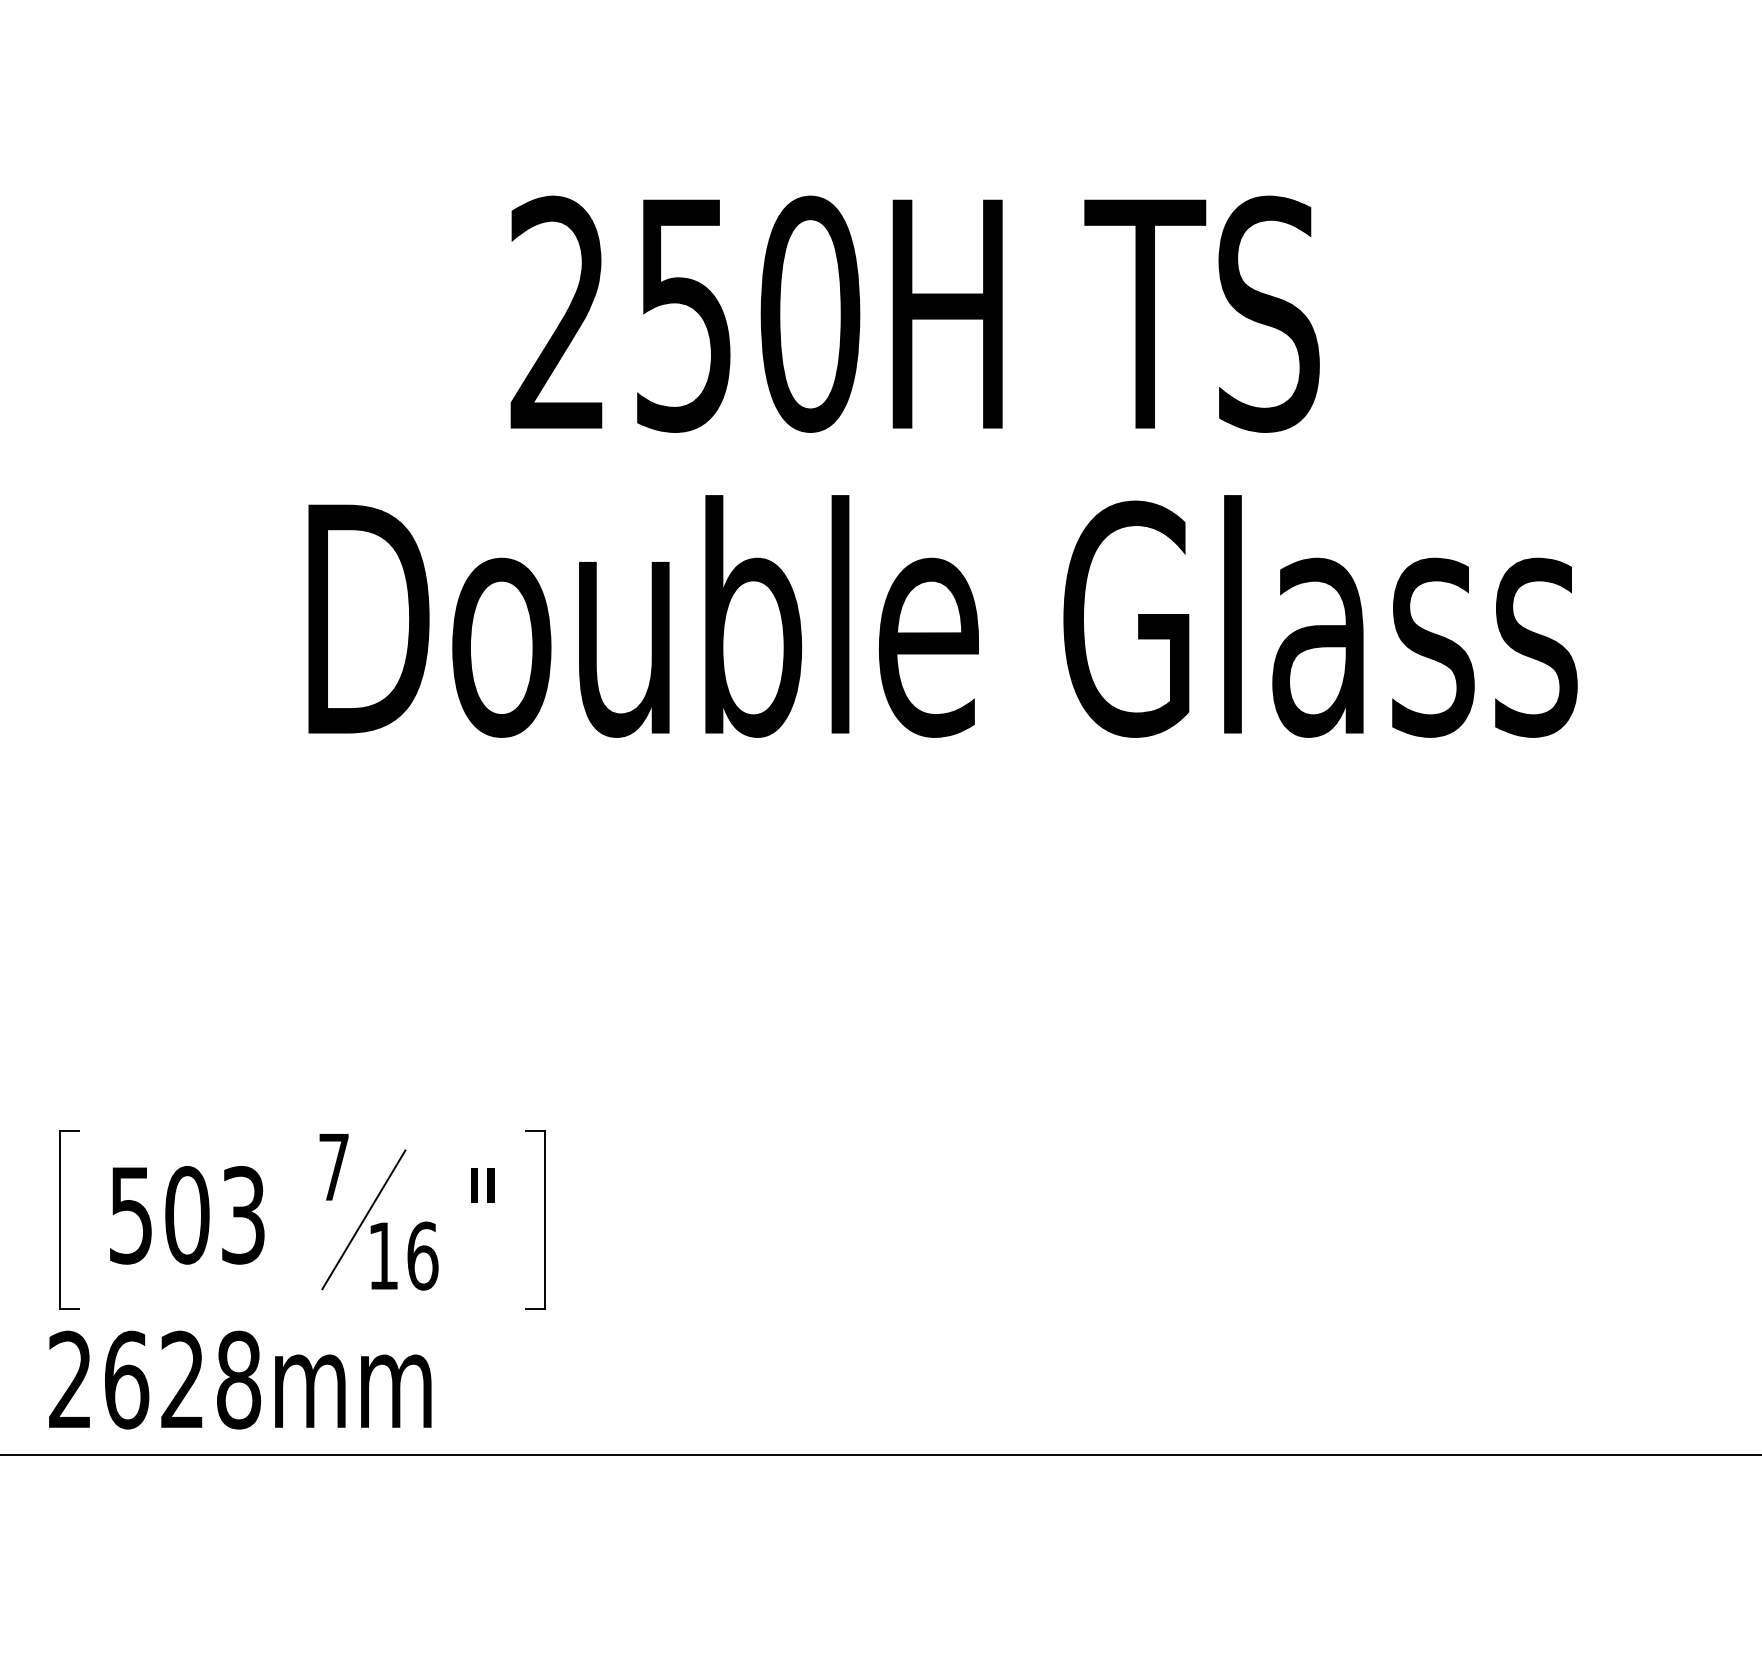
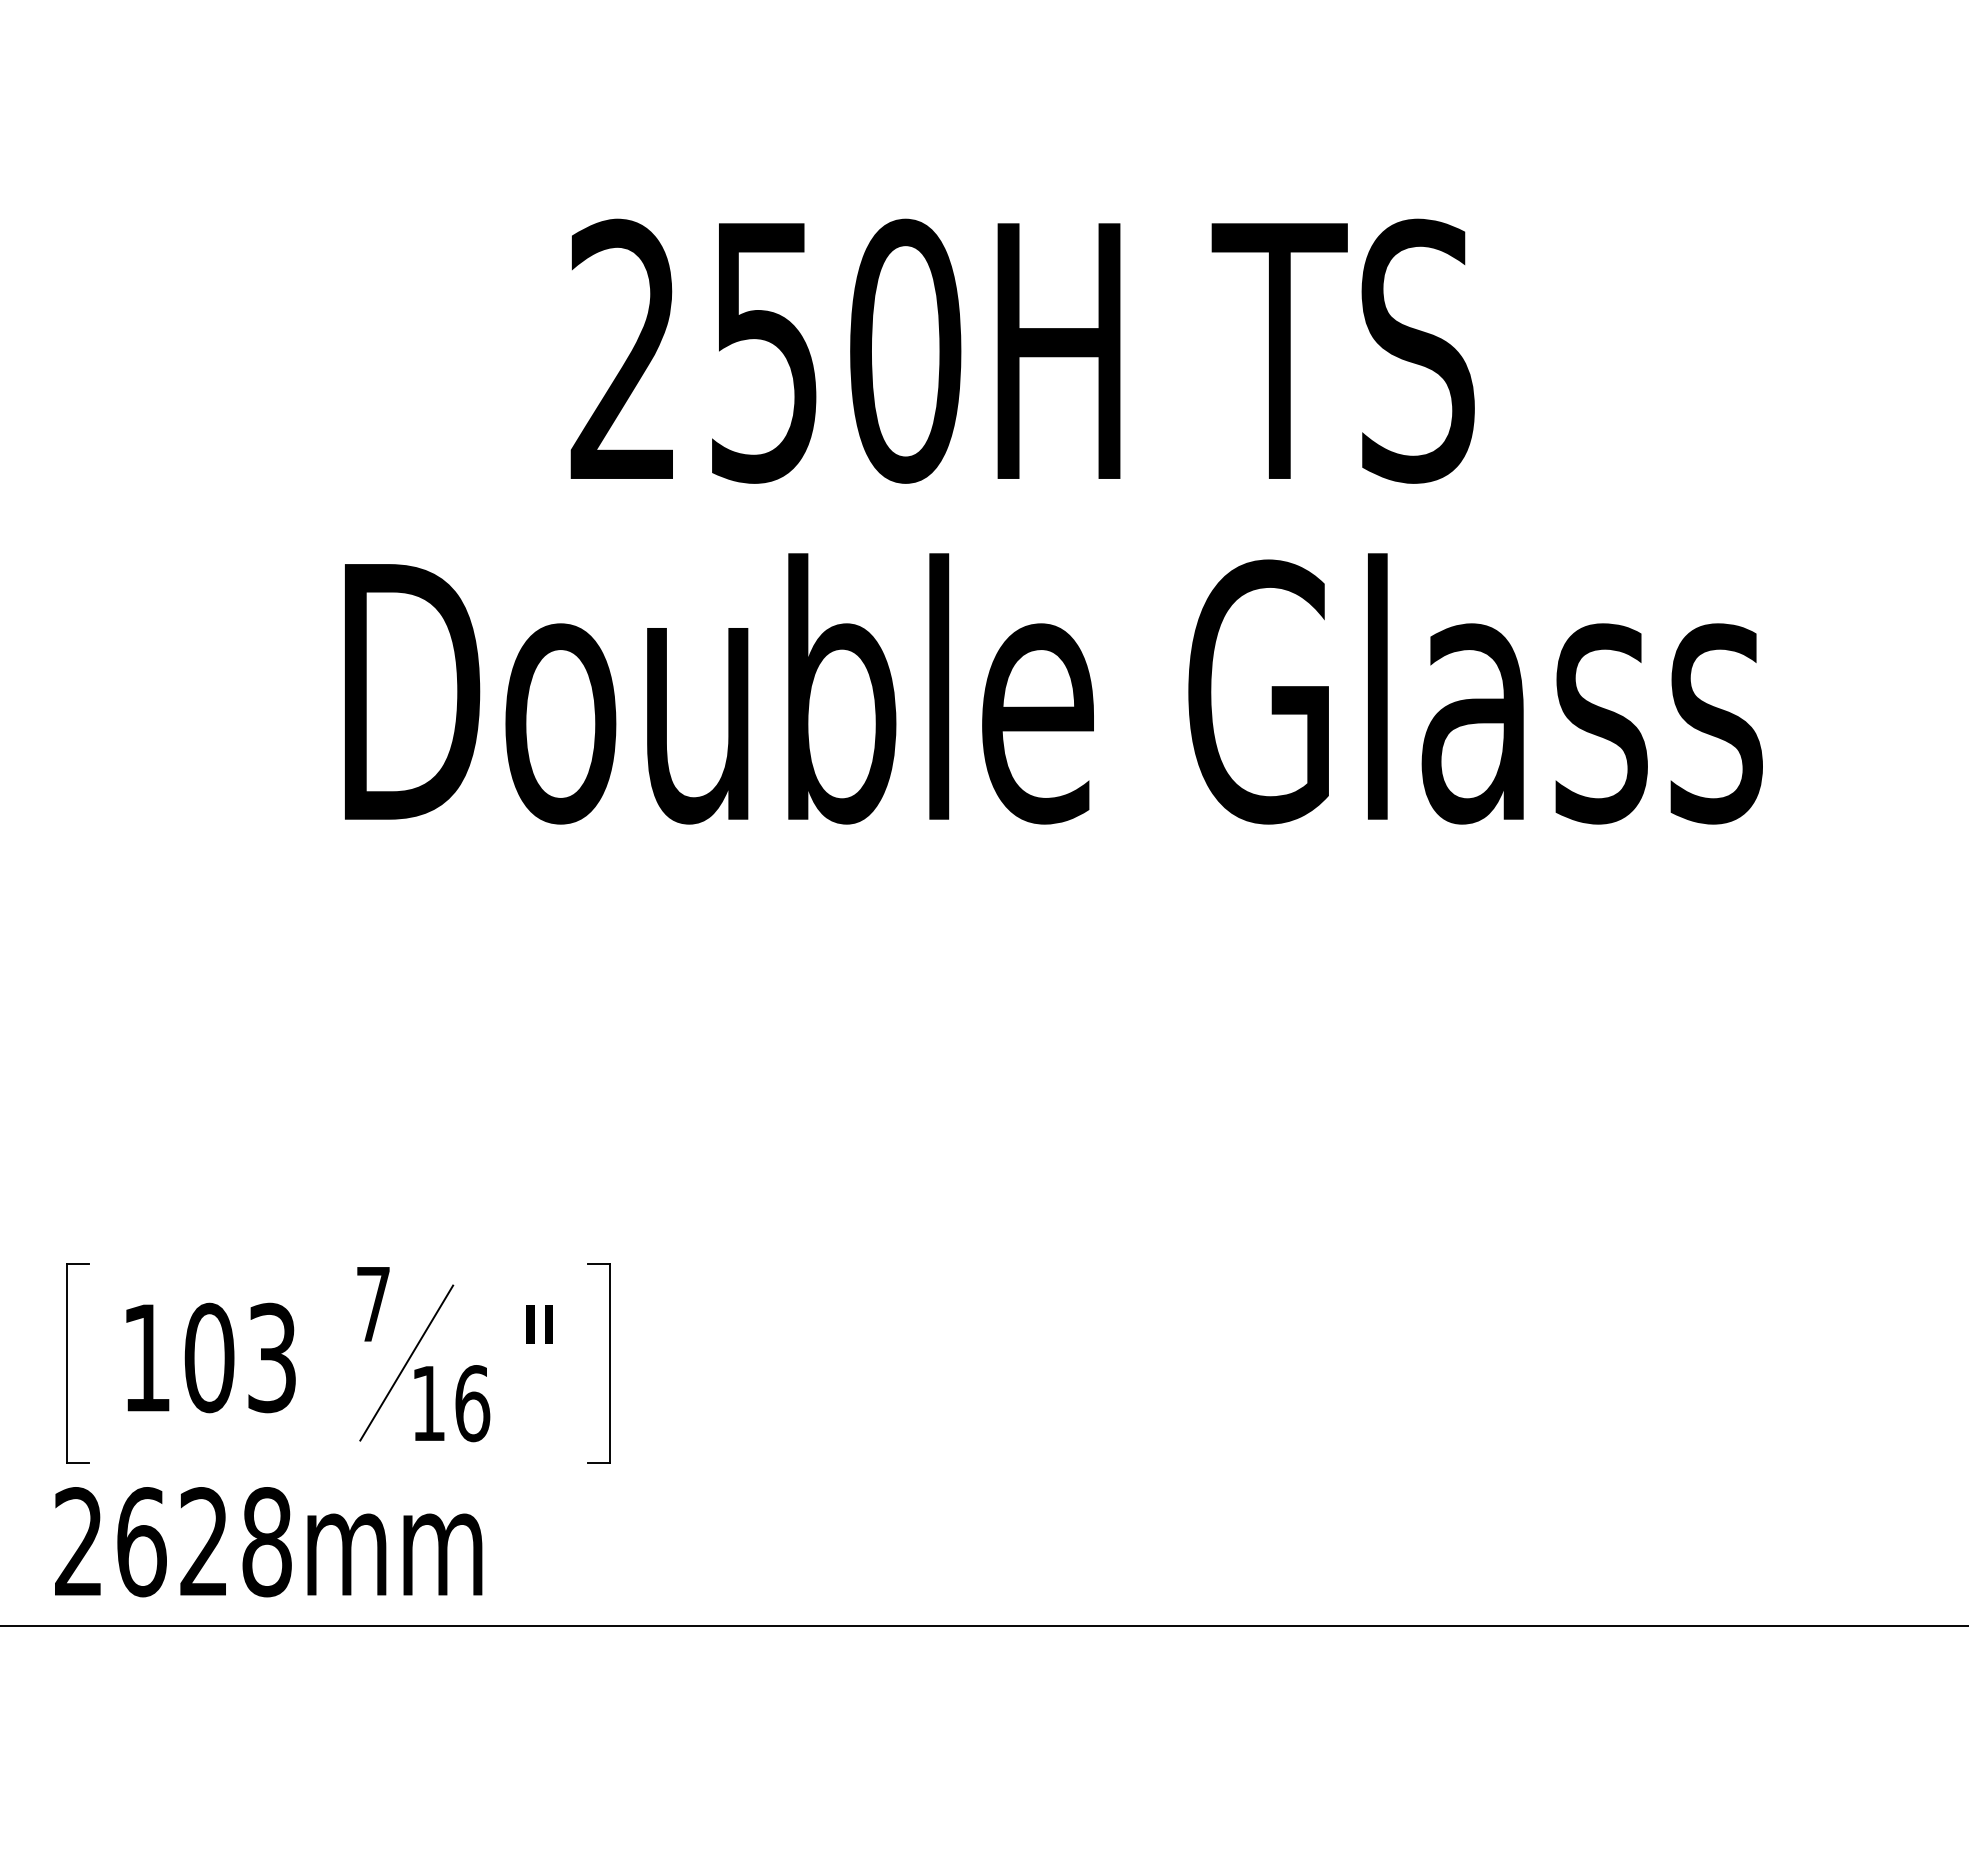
text: (130, 1215) -> (145, 1358), 503 -> 103

